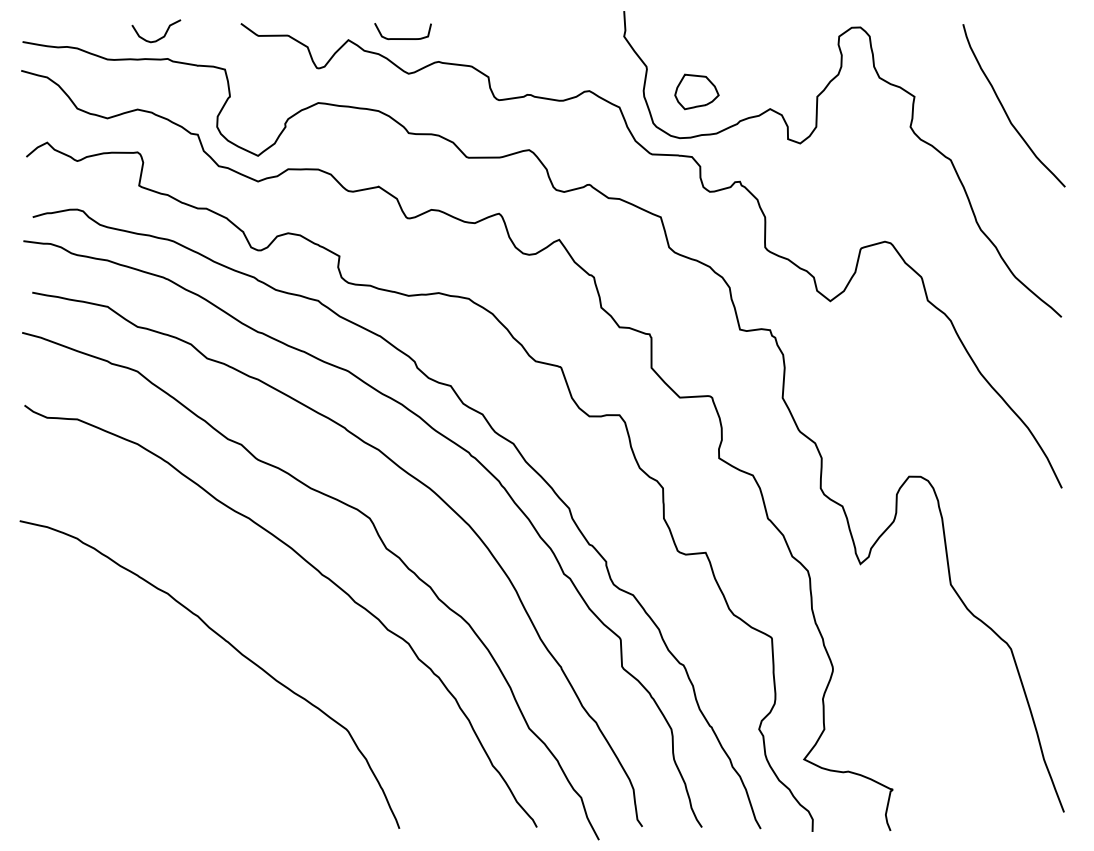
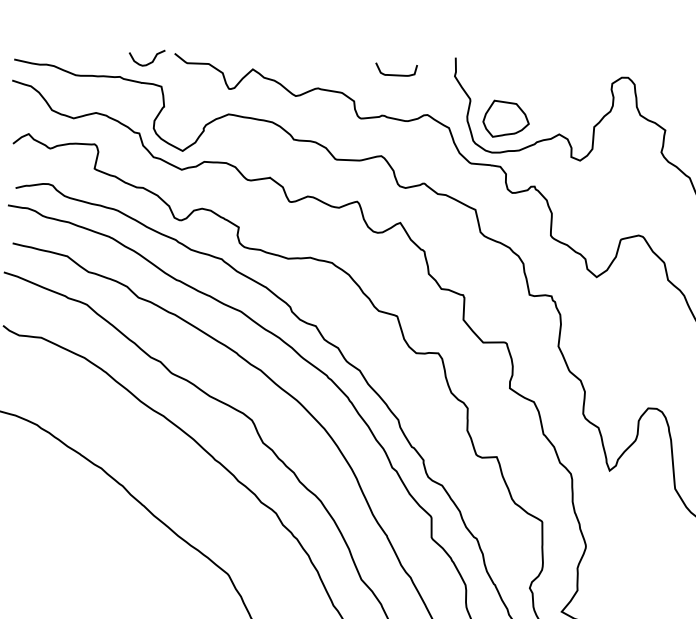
curve: (160, 37) -> (149, 62), moved
curve: (402, 38) -> (395, 74), moved
part: (696, 91) -> (505, 119), size x1.43

